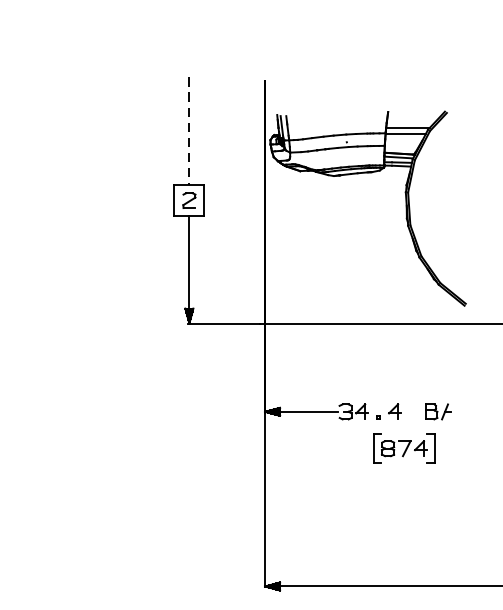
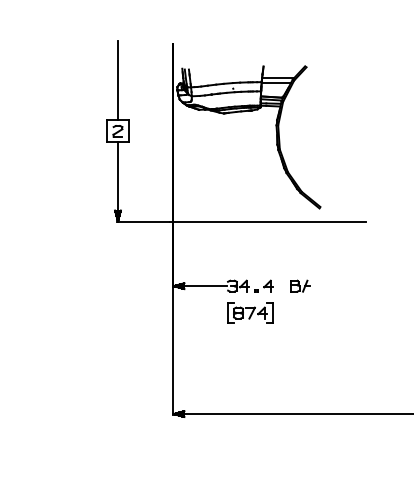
line: (188, 131) -> (117, 80), dashed -> solid
part: (404, 447) -> (250, 312), moved

